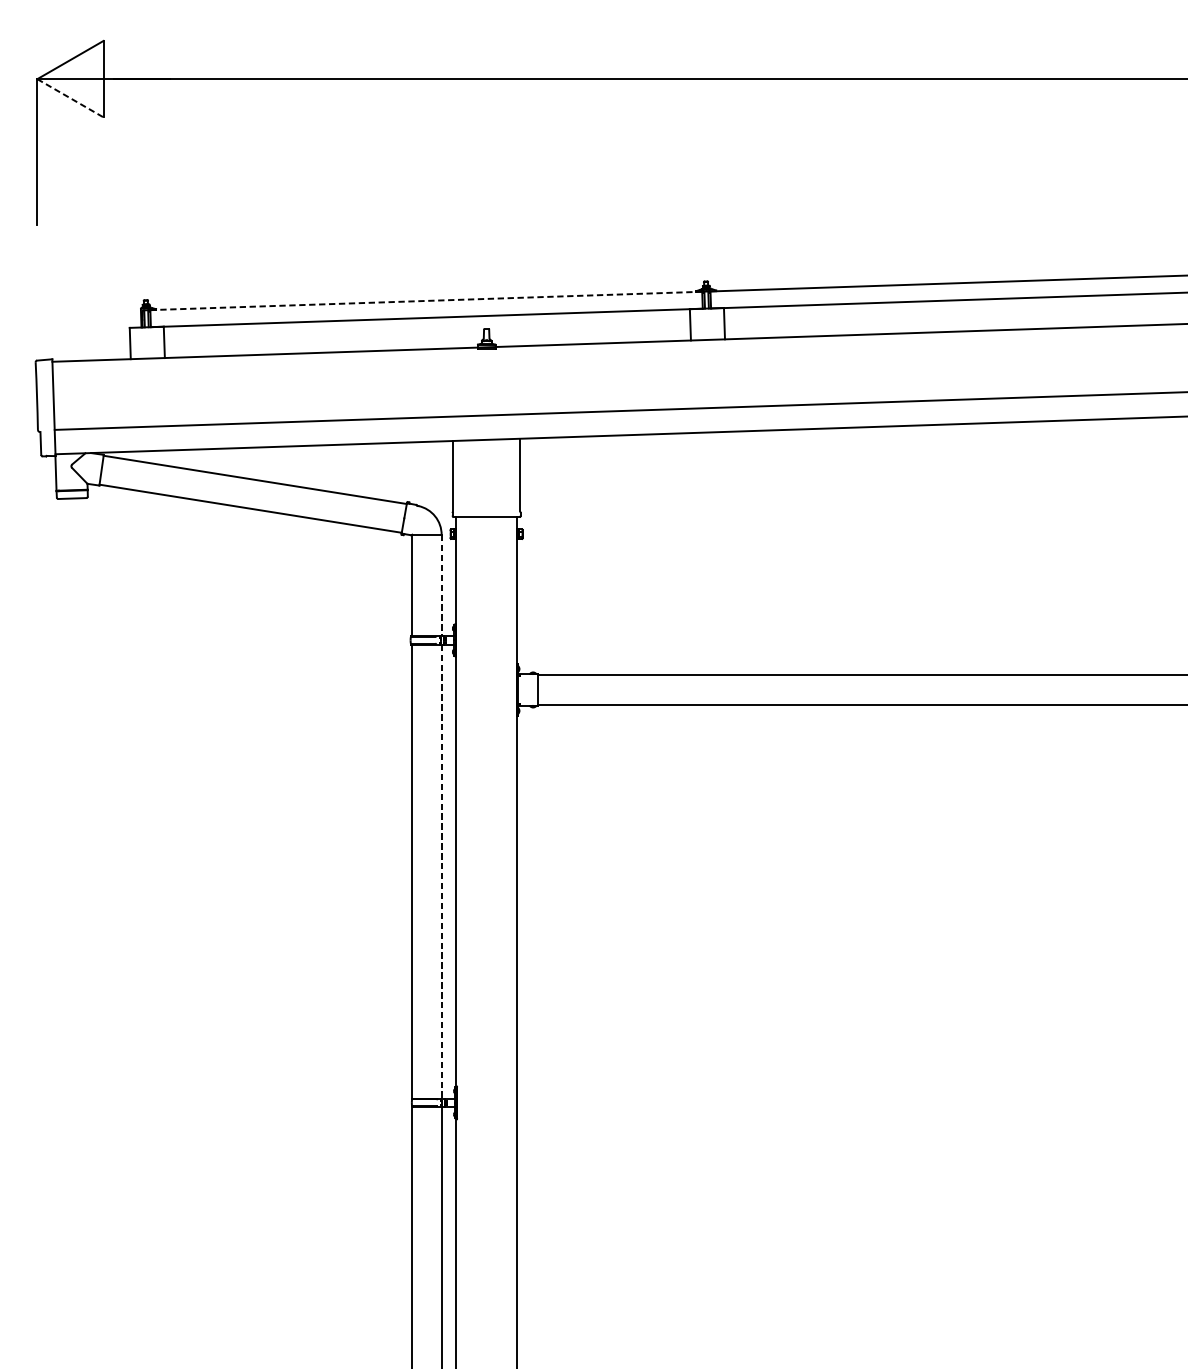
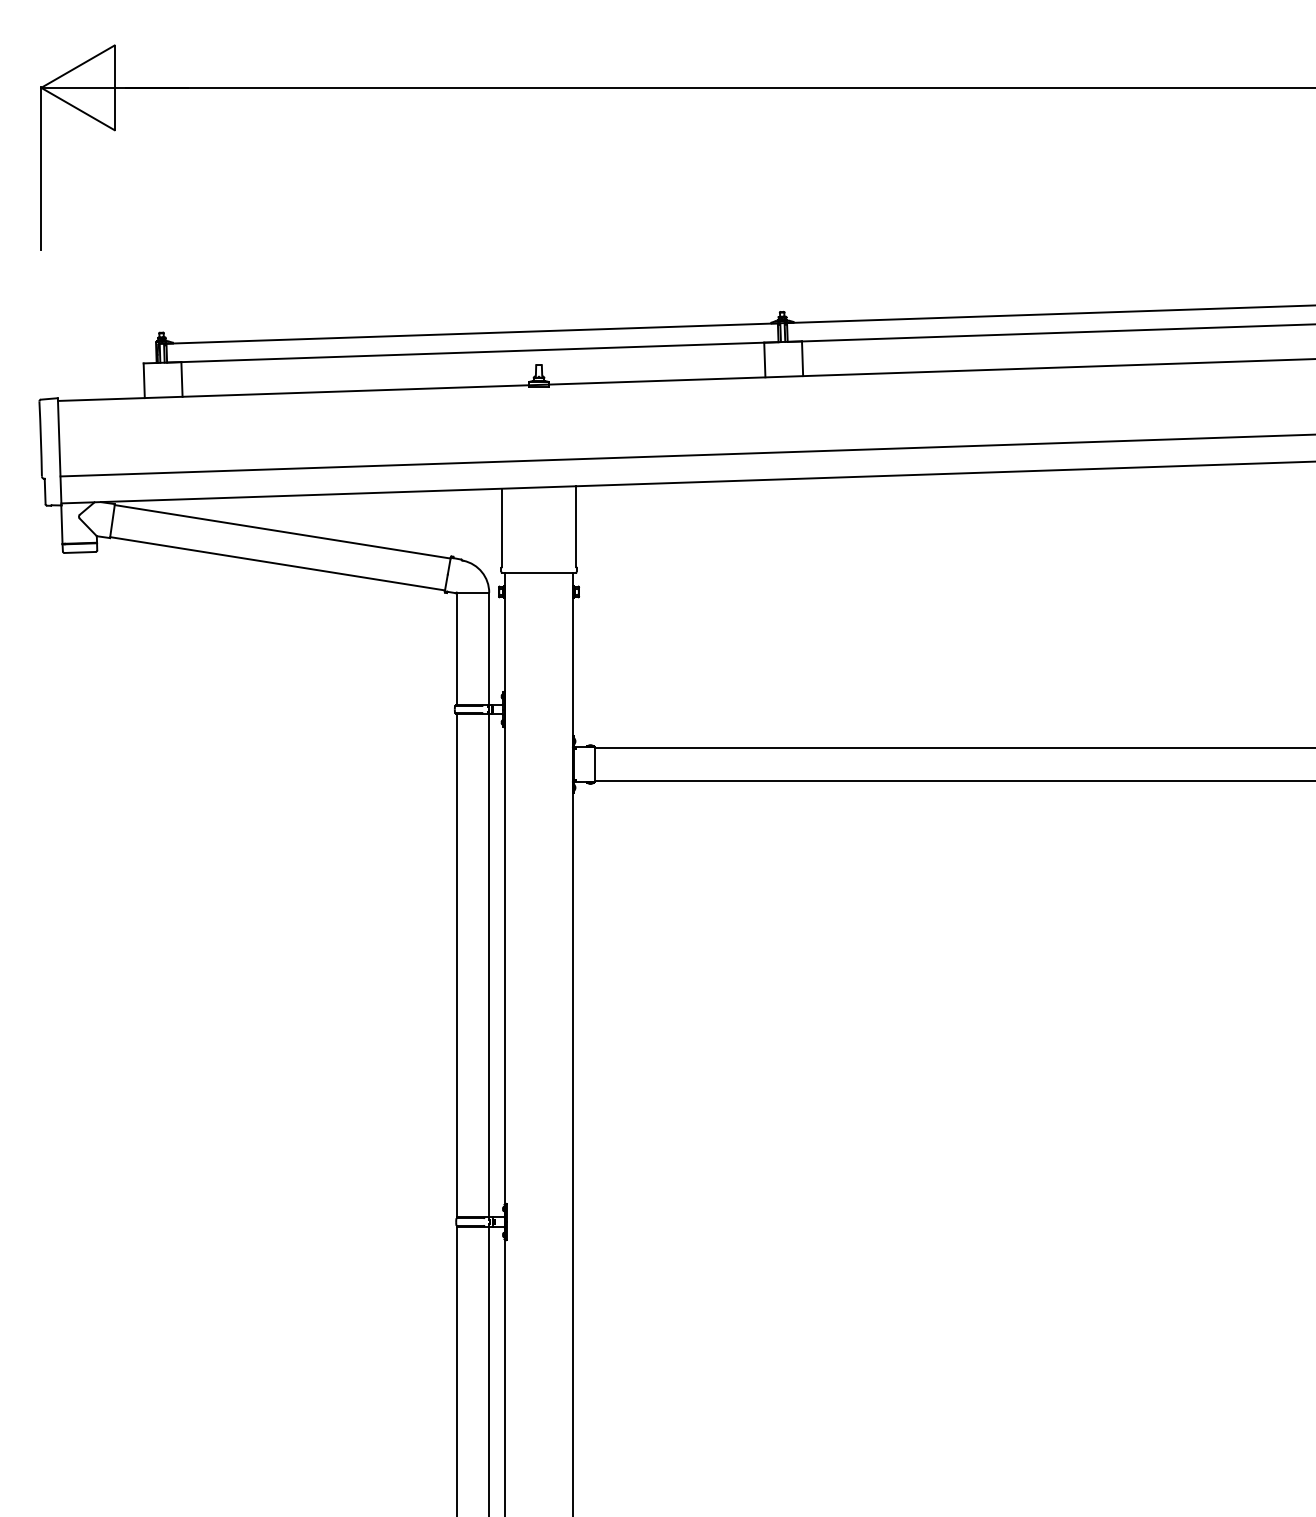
line: (70, 98) -> (78, 109), dashed -> solid
line: (426, 300) -> (472, 333), dashed -> solid
line: (441, 585) -> (489, 648), dashed -> solid
line: (441, 872) -> (489, 966), dashed -> solid

